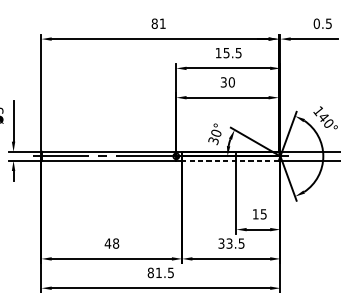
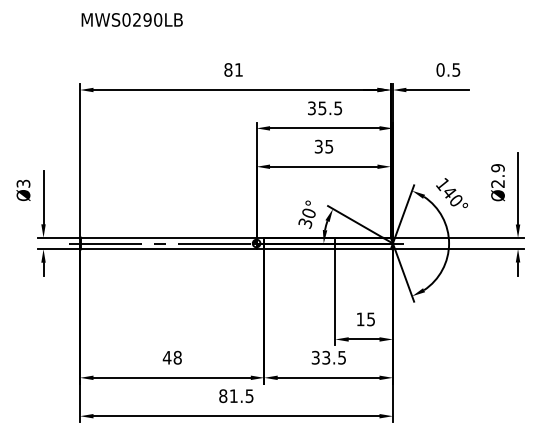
text: (218, 53) -> (311, 108), 15.5 -> 35.5
text: (231, 82) -> (329, 146), 30 -> 35
line: (230, 160) -> (327, 249), dashed -> solid

